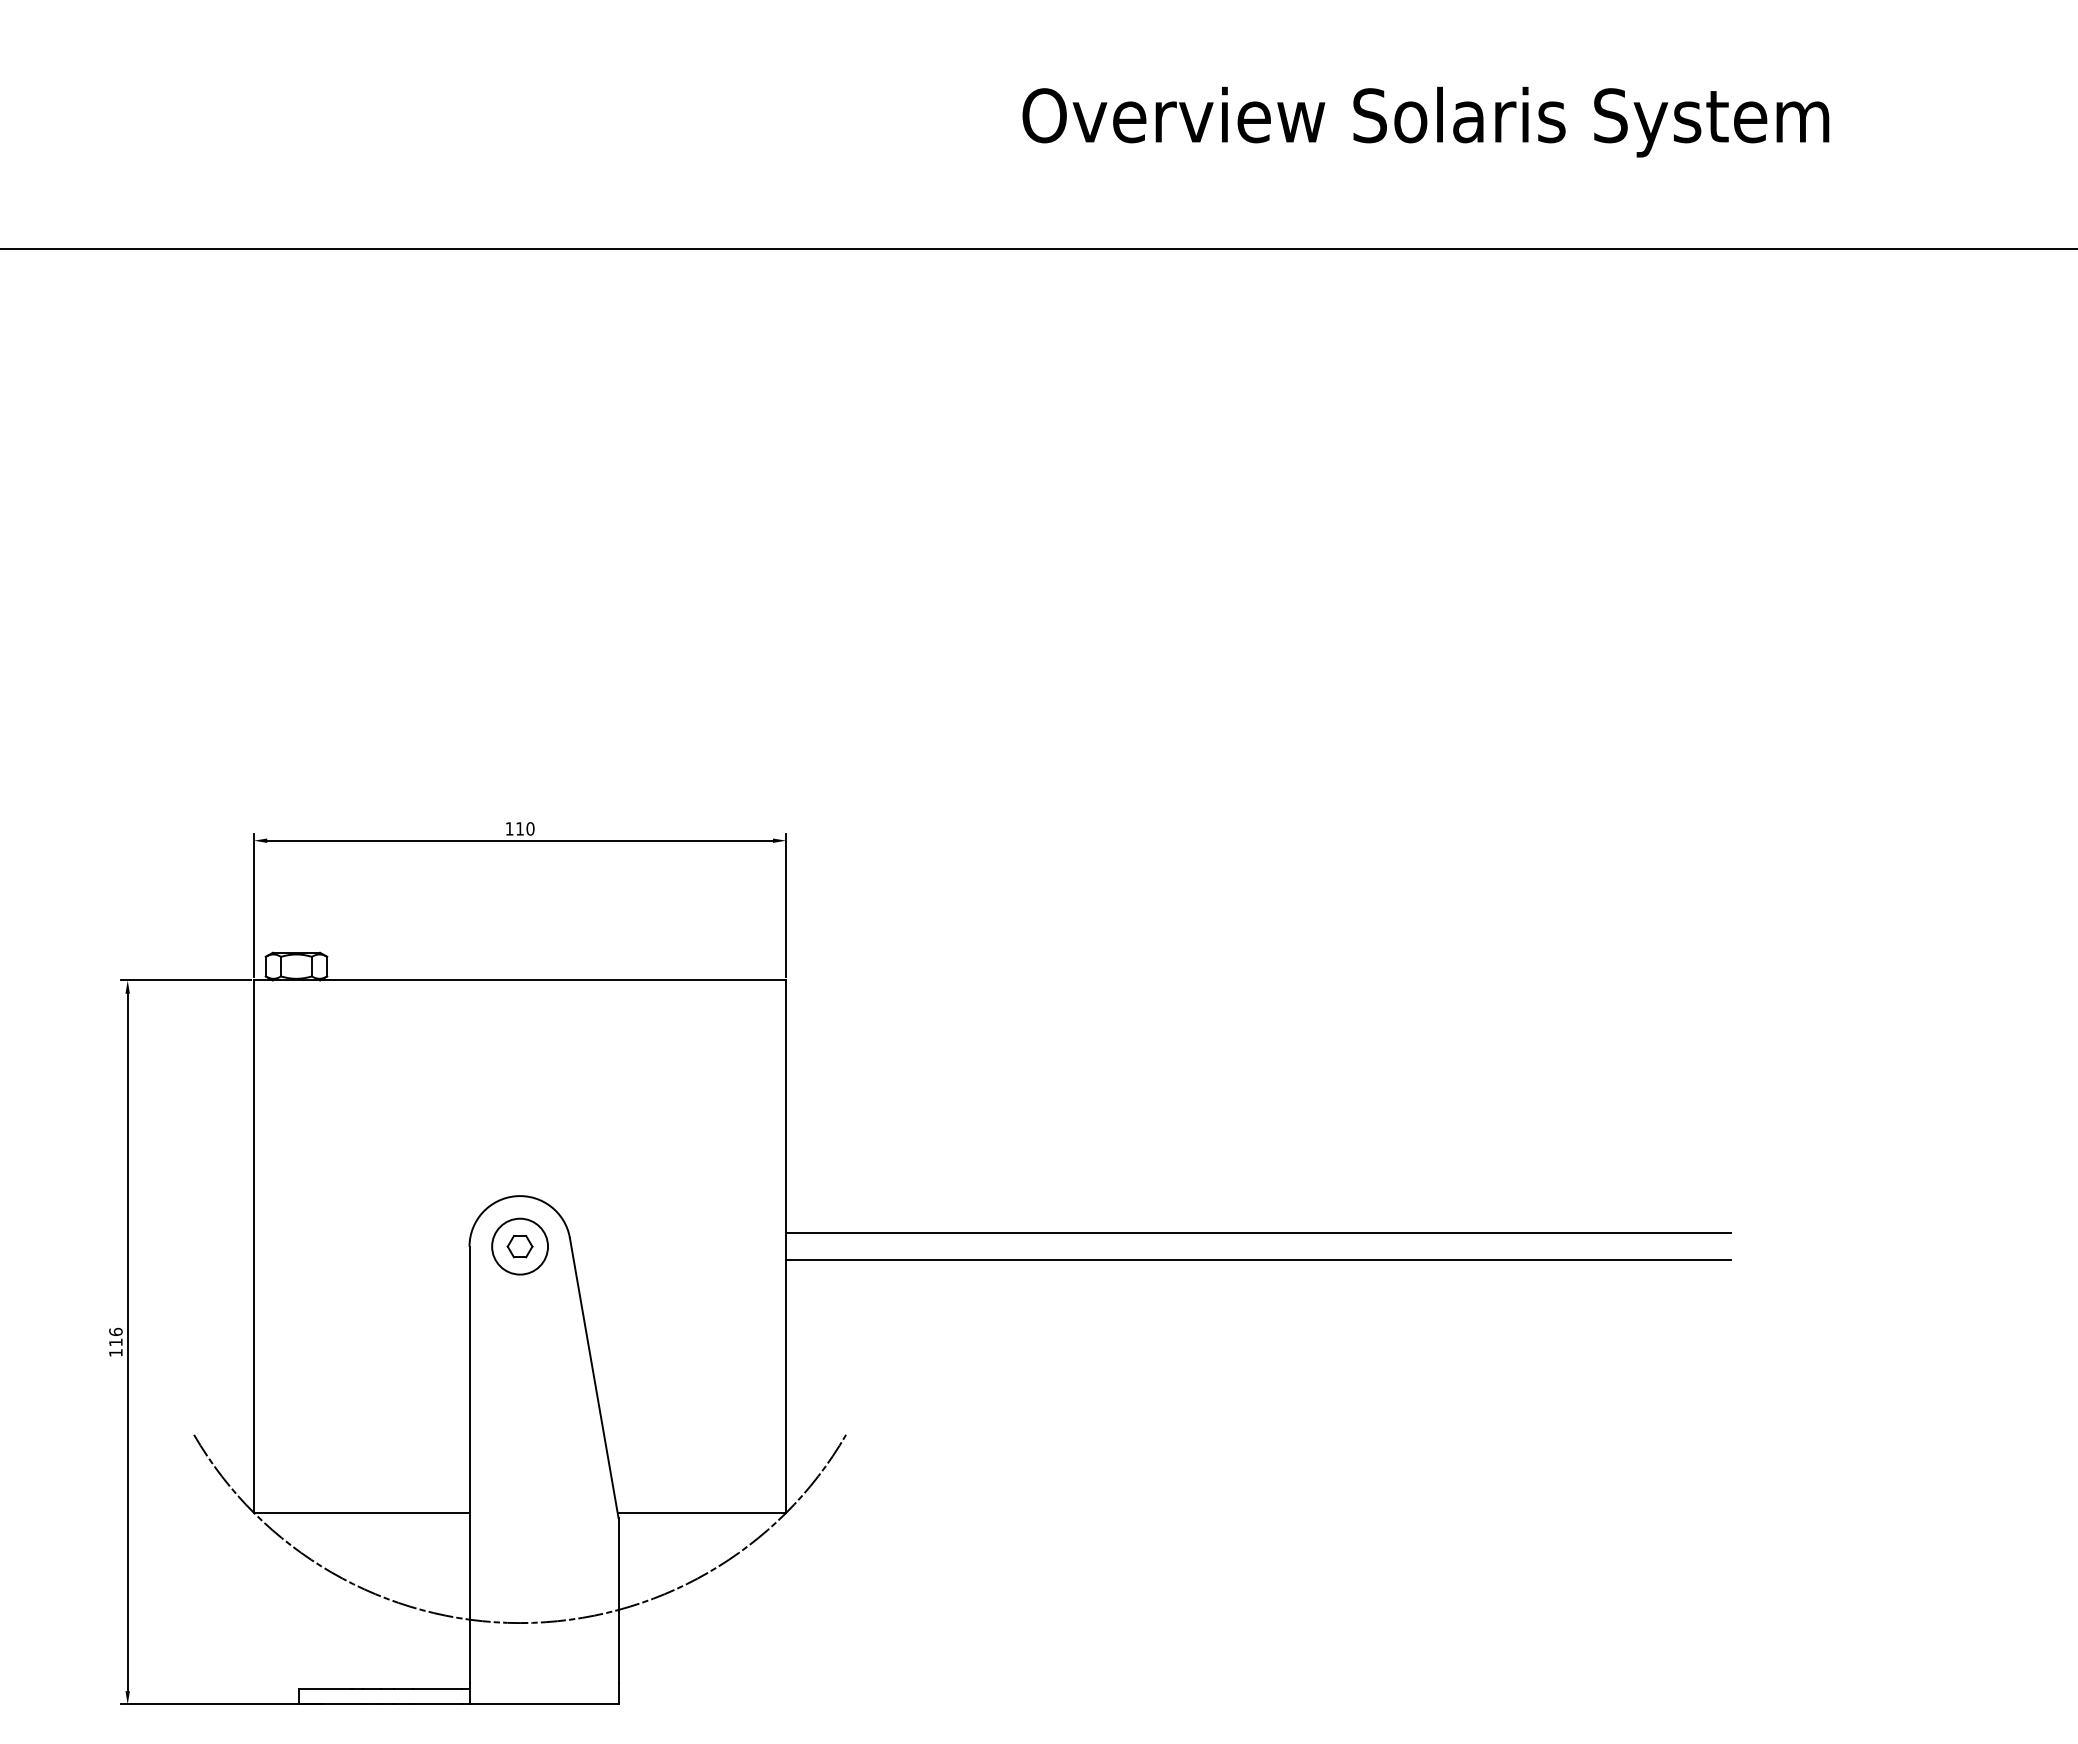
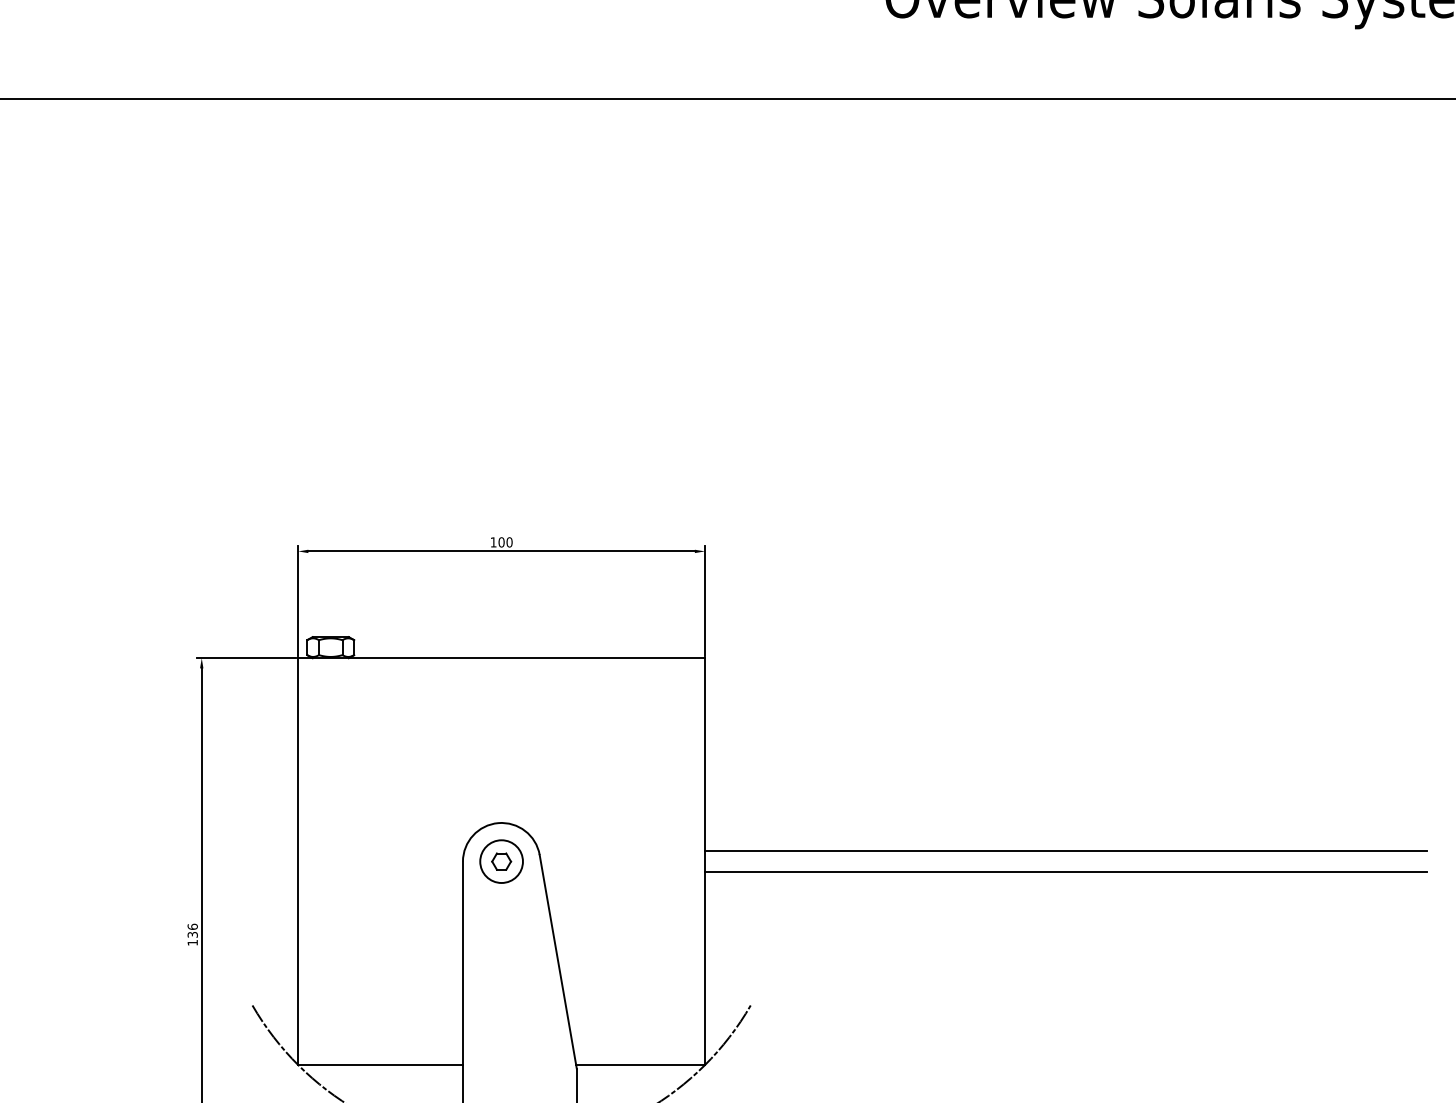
text: (520, 828) -> (501, 542), 110 -> 100
text: (115, 1342) -> (192, 934), 116 -> 136

